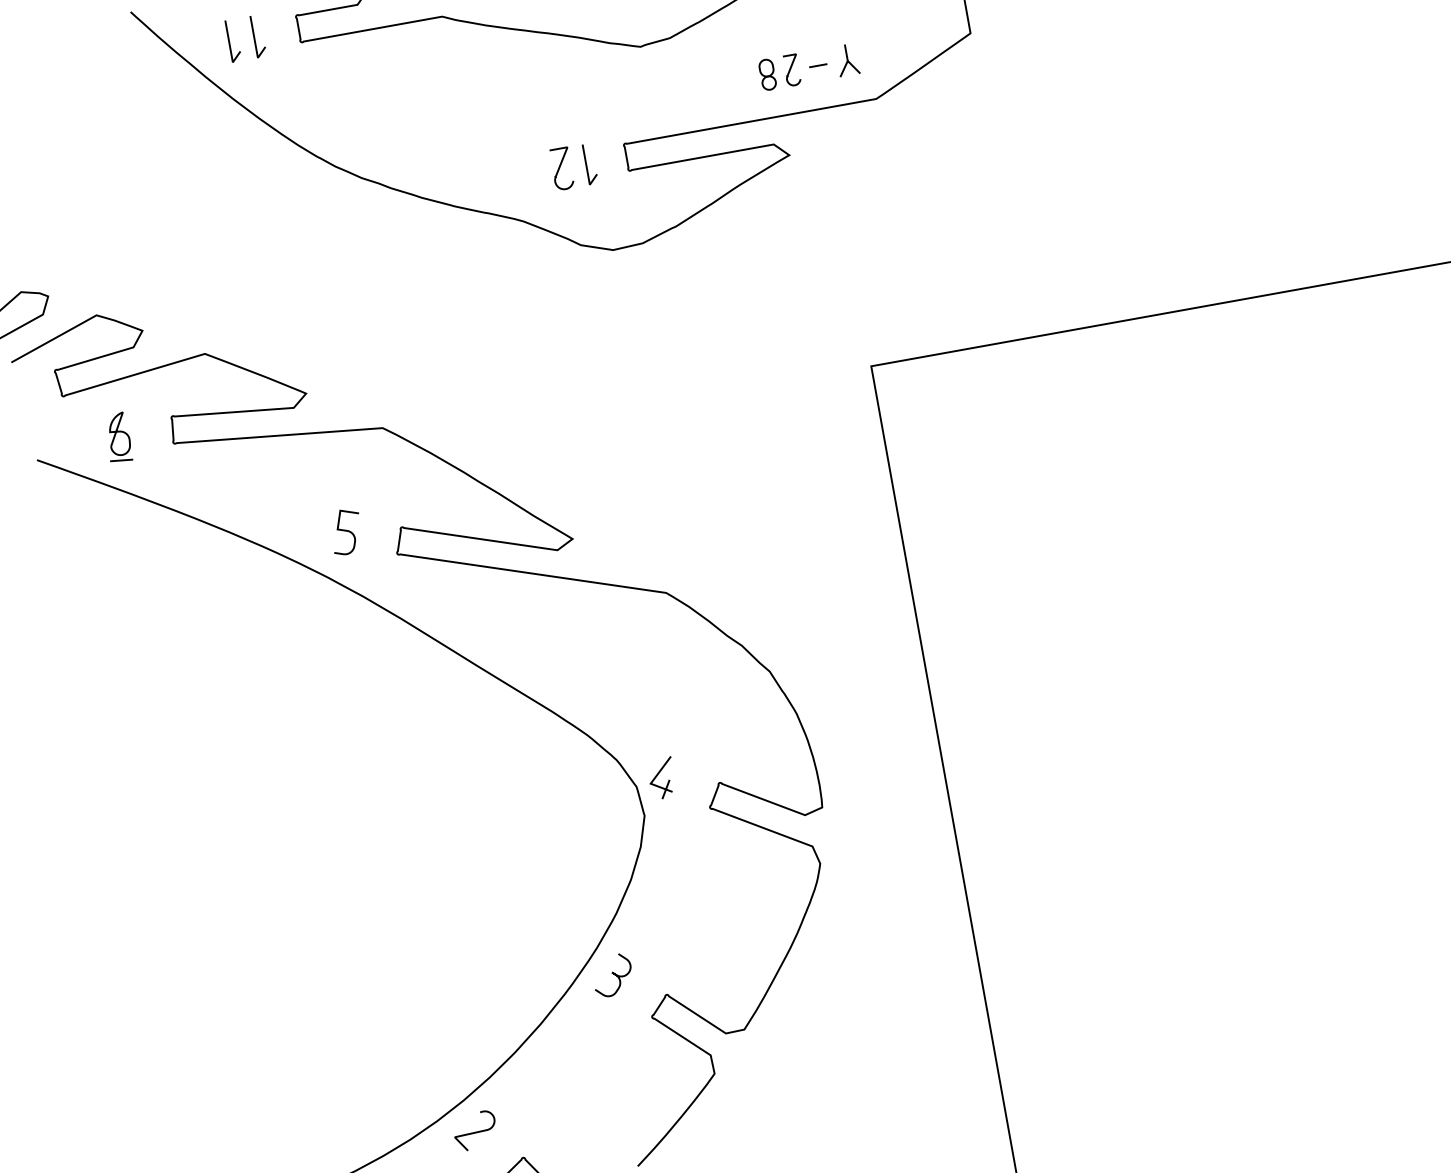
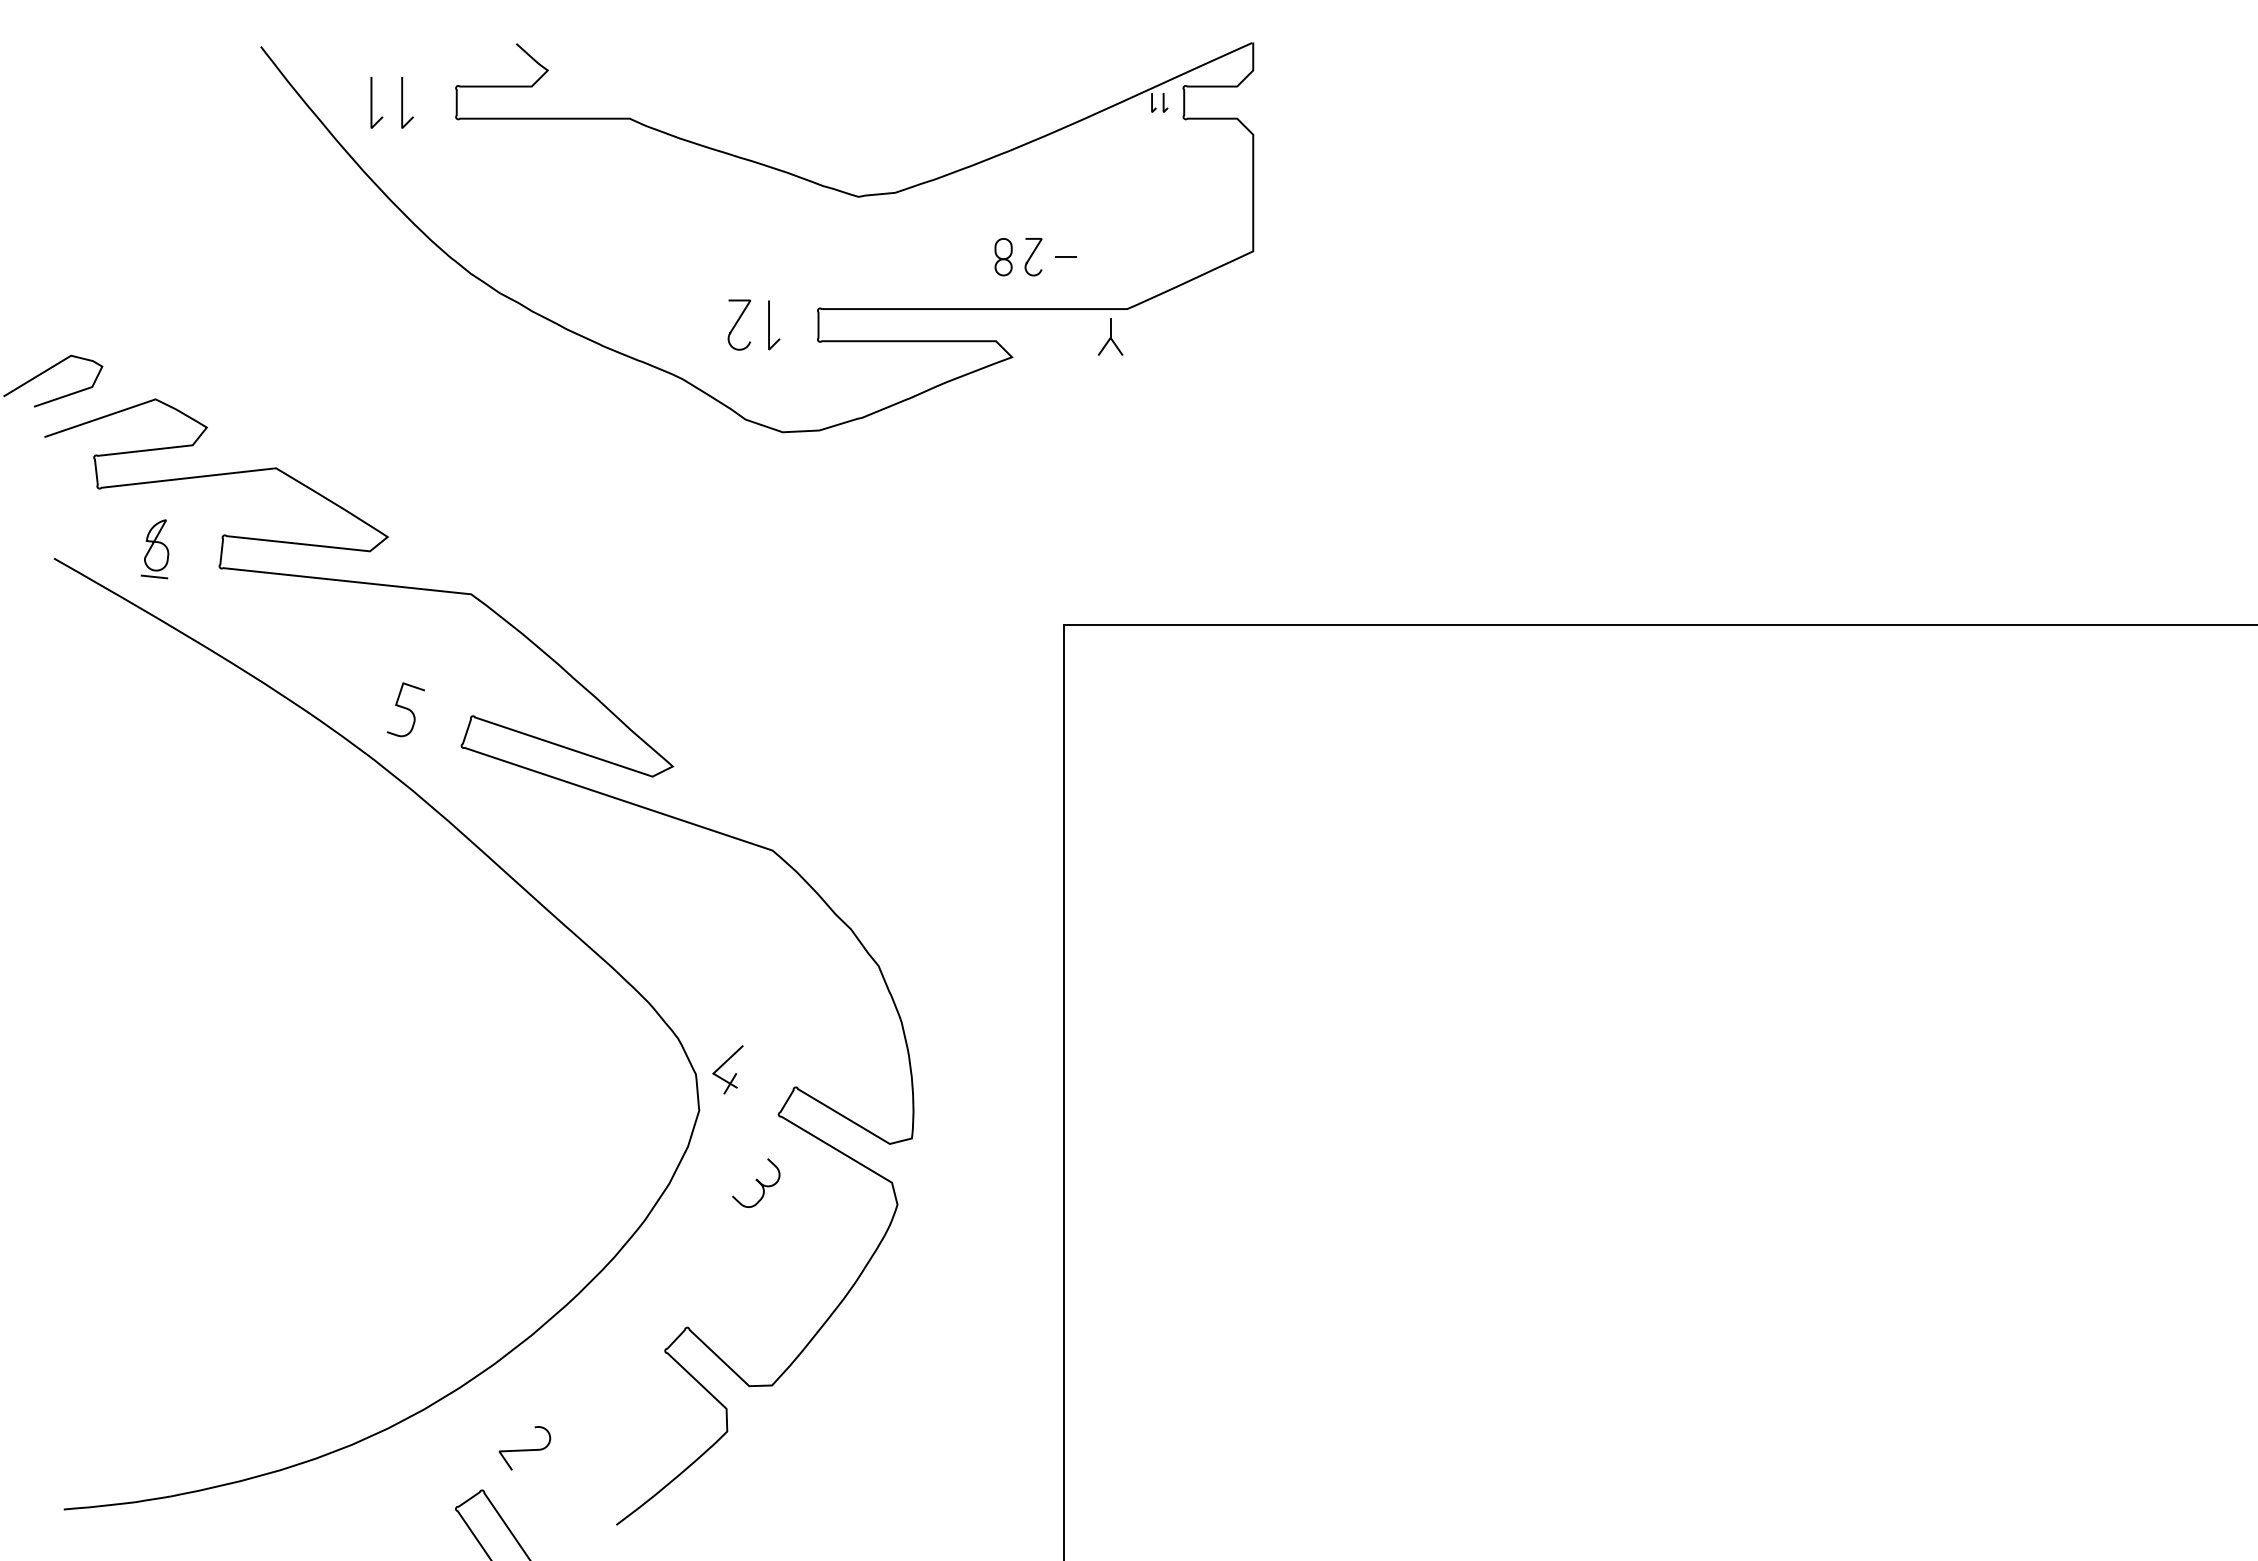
part: (847, 59) -> (1110, 336), moved
curve: (612, 974) -> (756, 1181), moved
curve: (475, 1131) -> (524, 1449), moved

